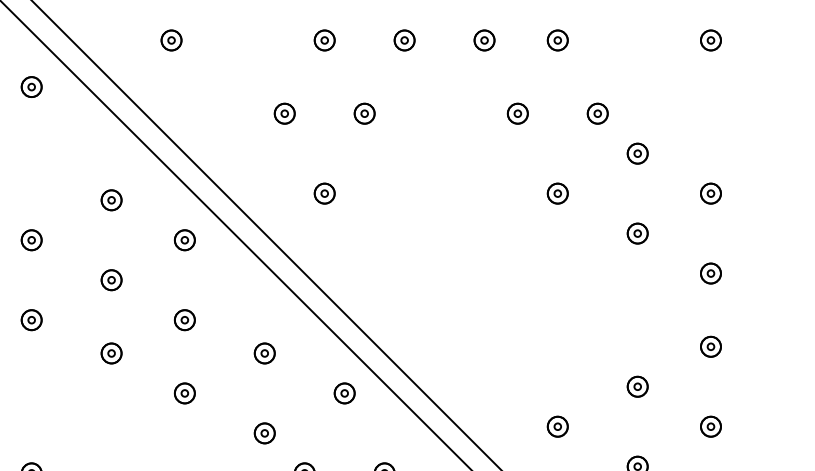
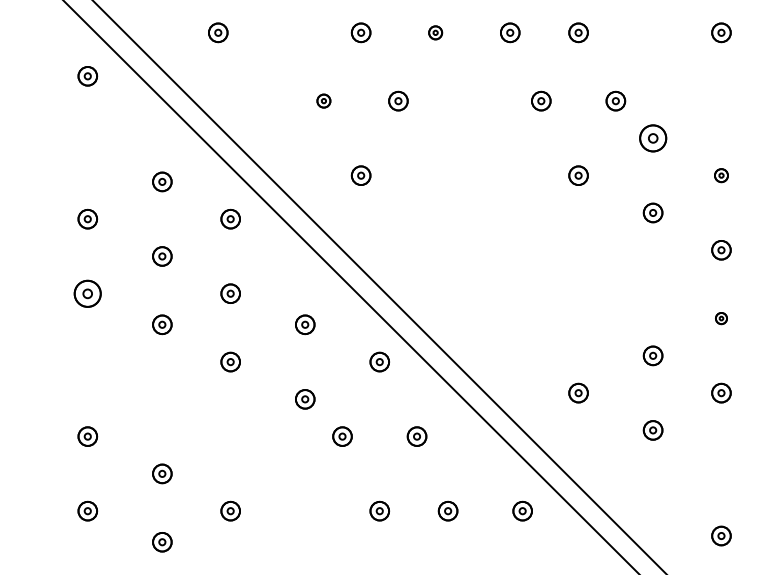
part: (404, 40) -> (435, 32), size x0.7
part: (284, 113) -> (323, 100), size x0.7
part: (637, 153) -> (652, 138), size x1.4
part: (711, 193) -> (721, 175), size x0.7
part: (31, 319) -> (87, 293), size x1.4
part: (711, 346) -> (721, 318), size x0.6

